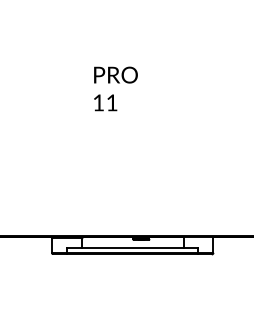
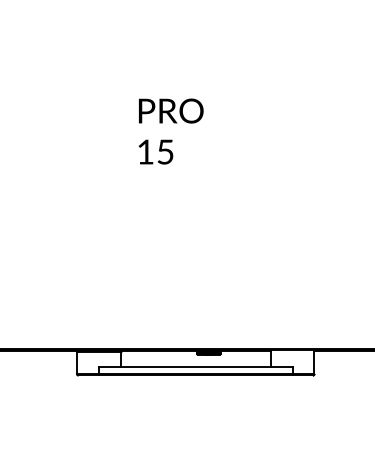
text: (112, 102) -> (166, 151), 11 -> 15

